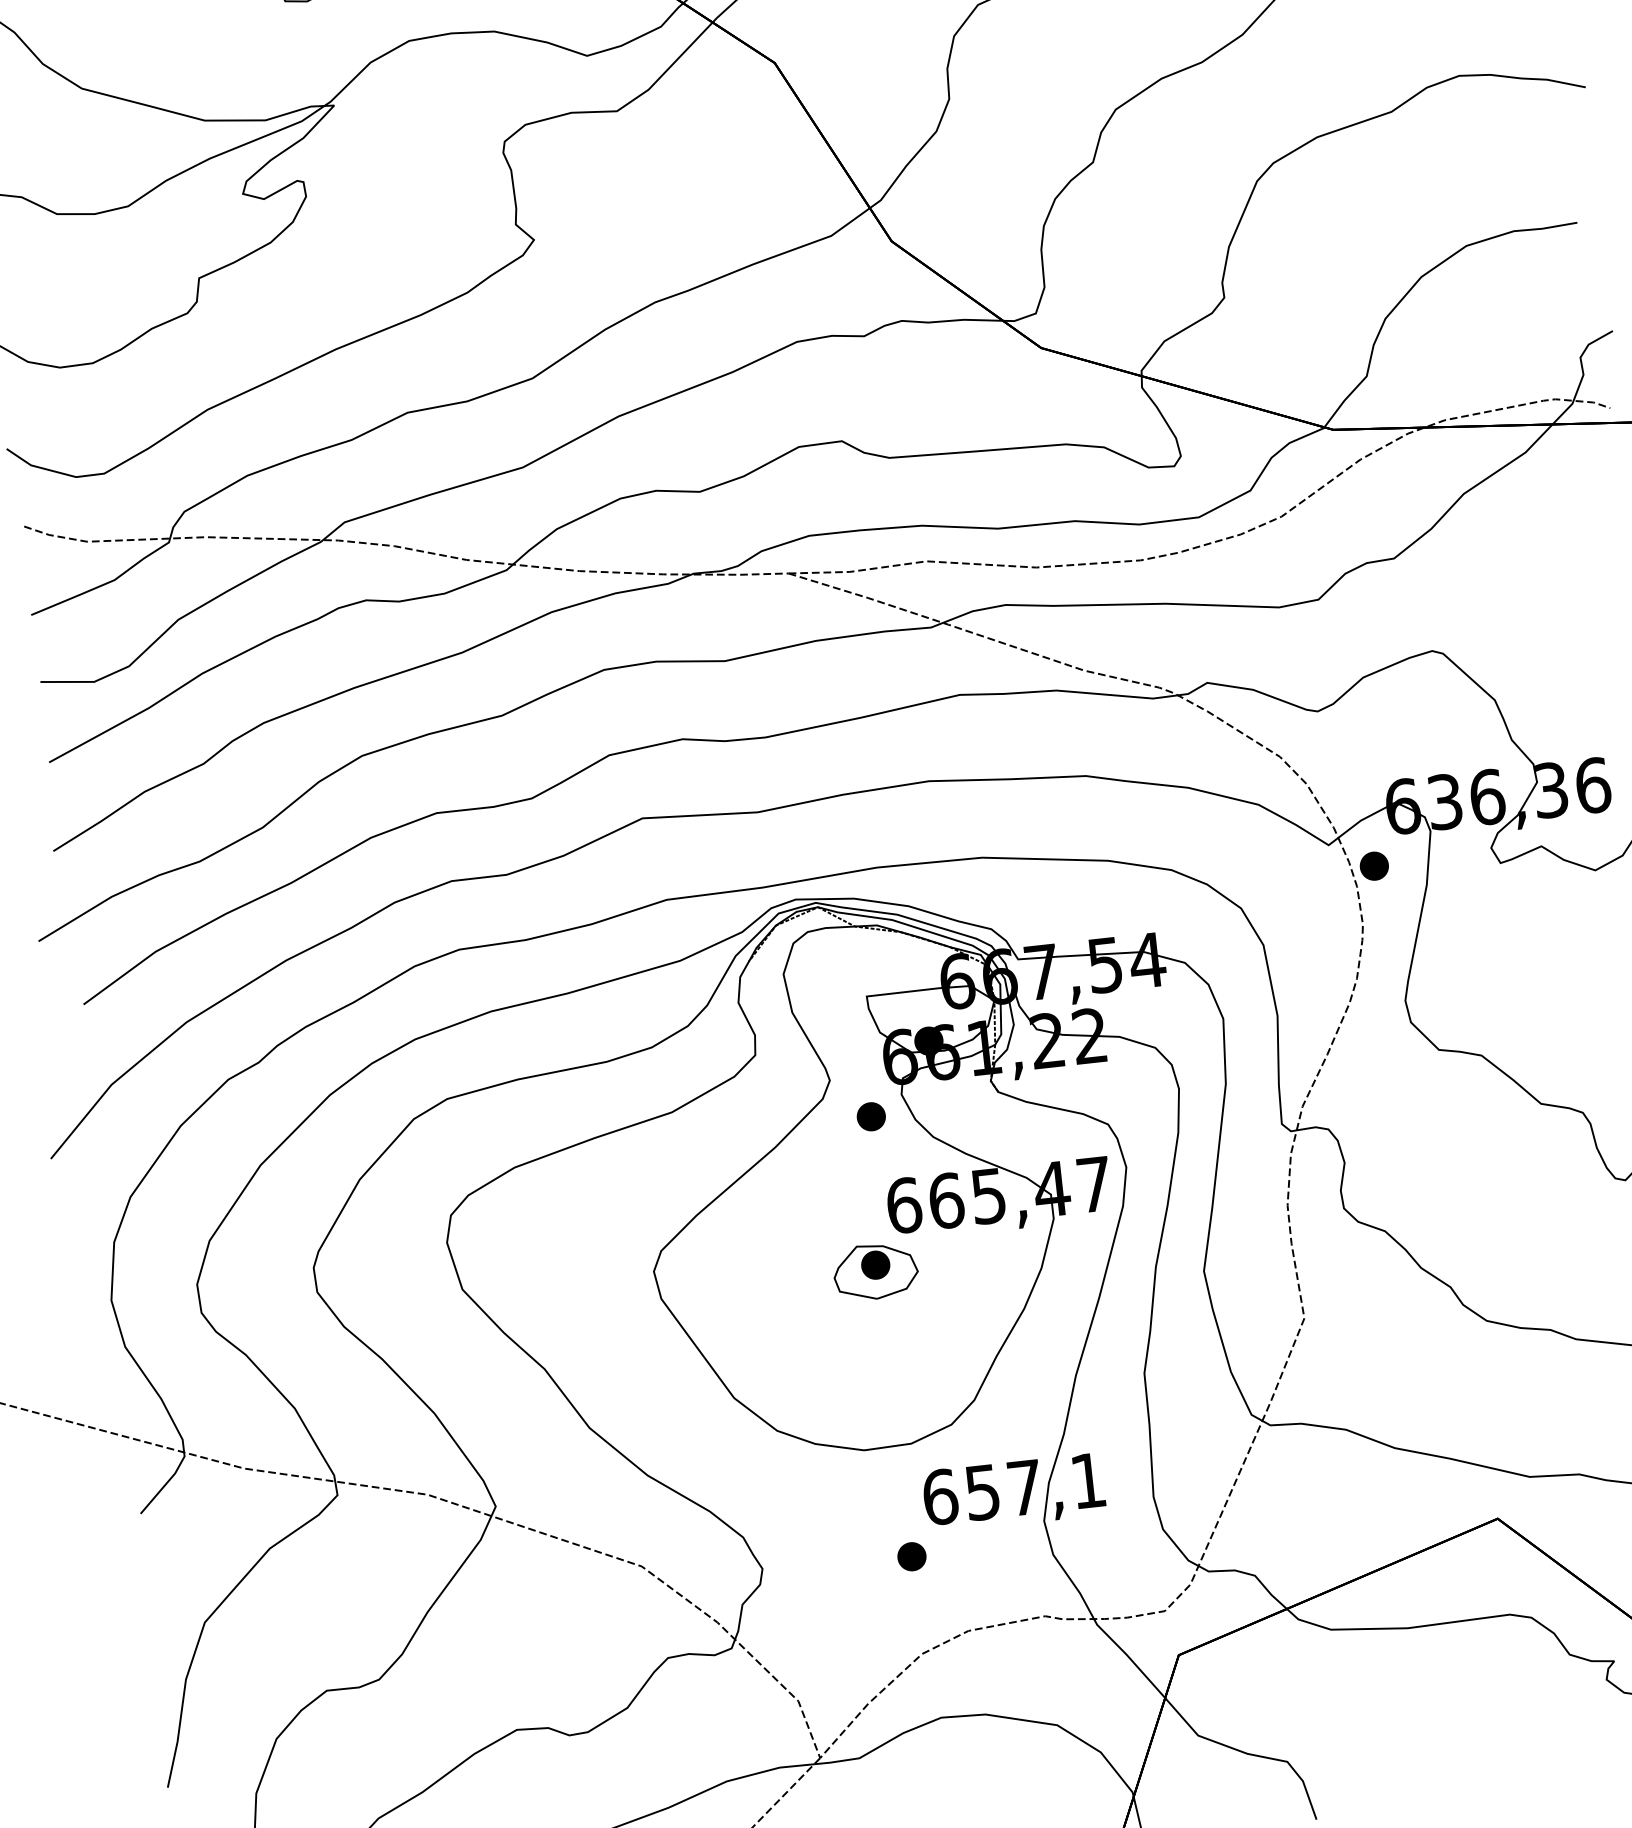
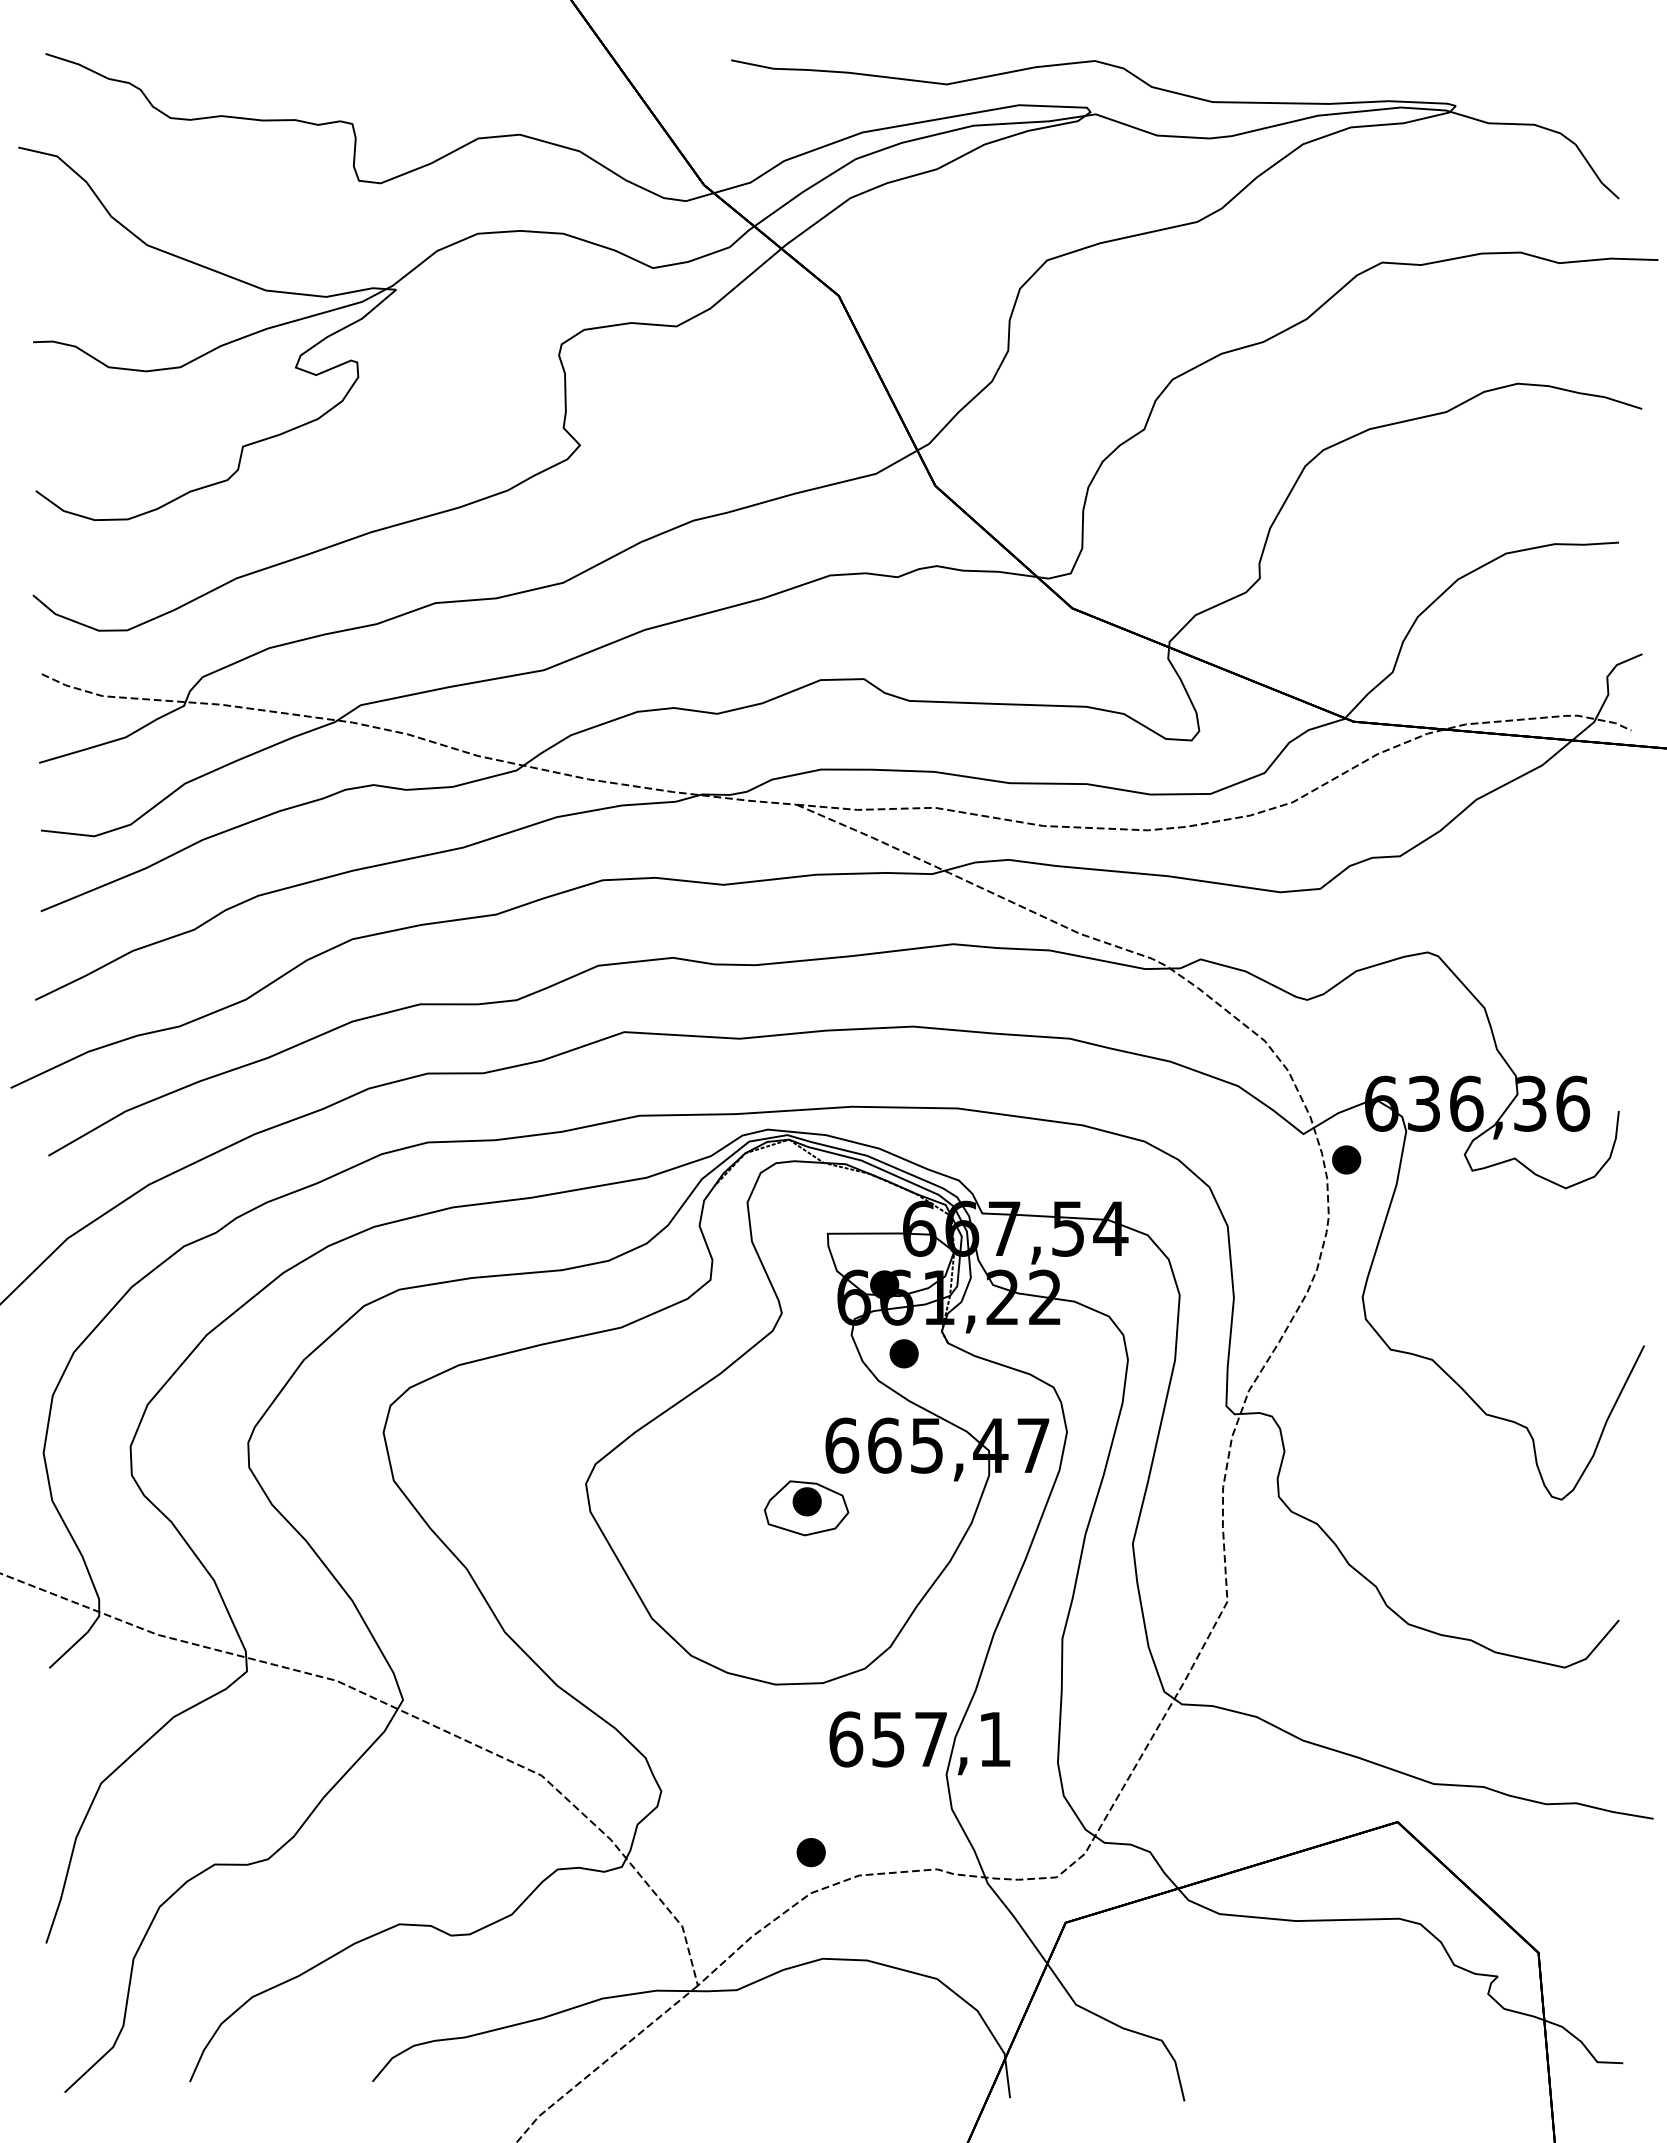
part: (870, 1116) -> (903, 1353), moved
part: (911, 1556) -> (810, 1852), moved

